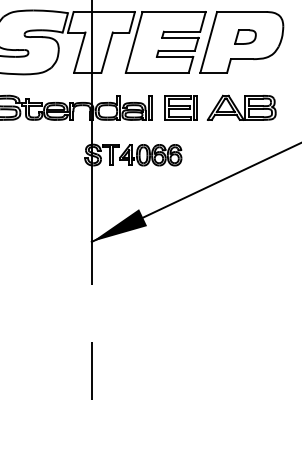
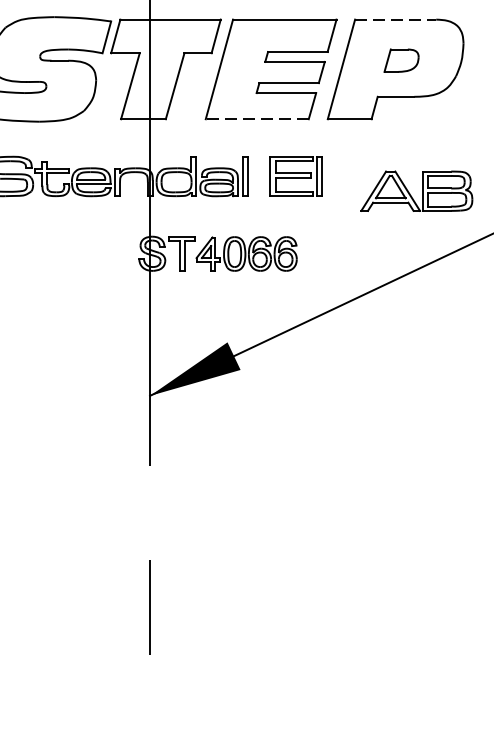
line: (241, 12) -> (395, 20), solid -> dashed
line: (156, 72) -> (256, 118), solid -> dashed
part: (241, 107) -> (416, 190), moved

